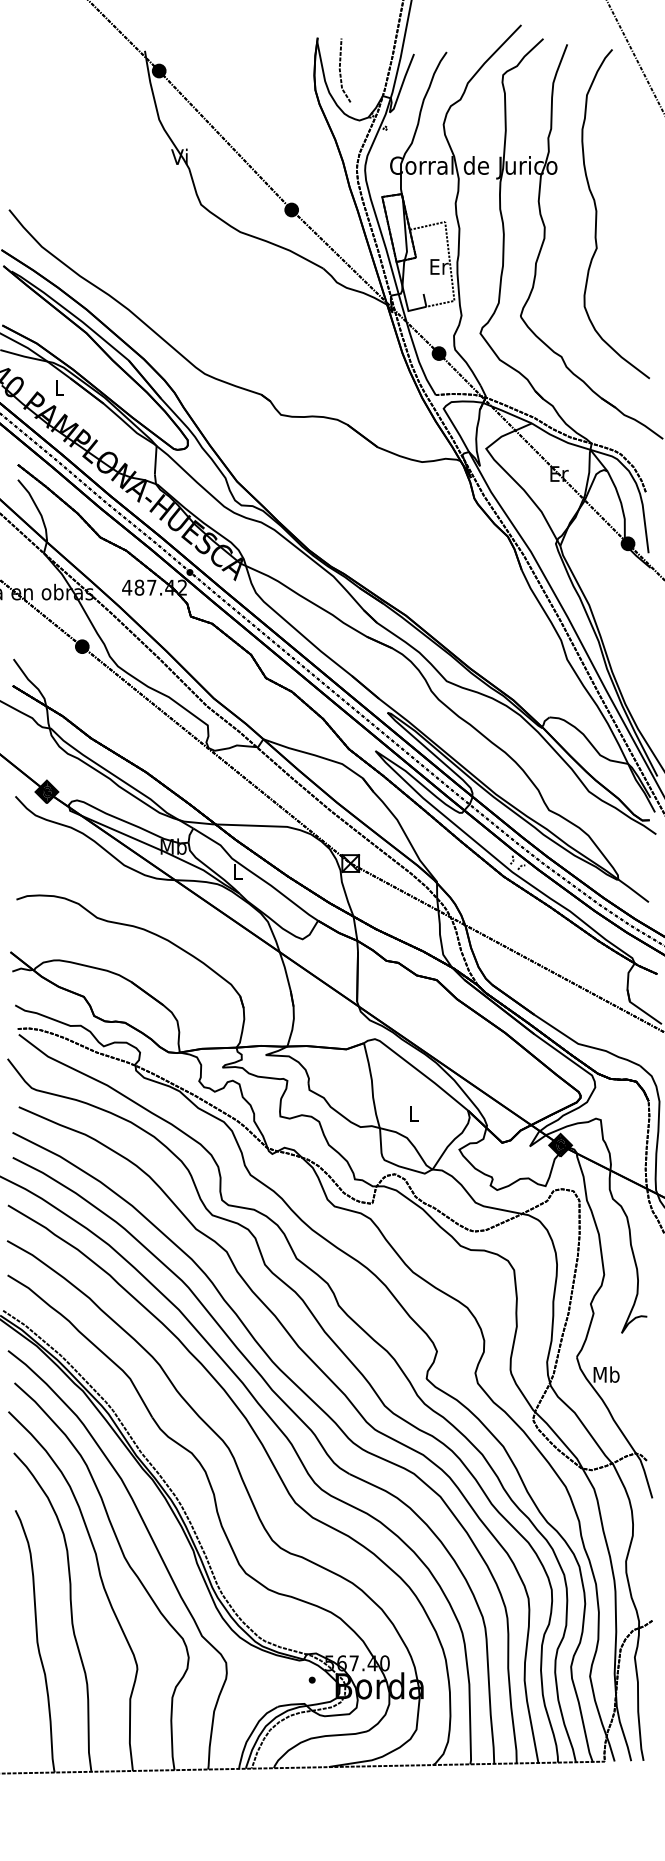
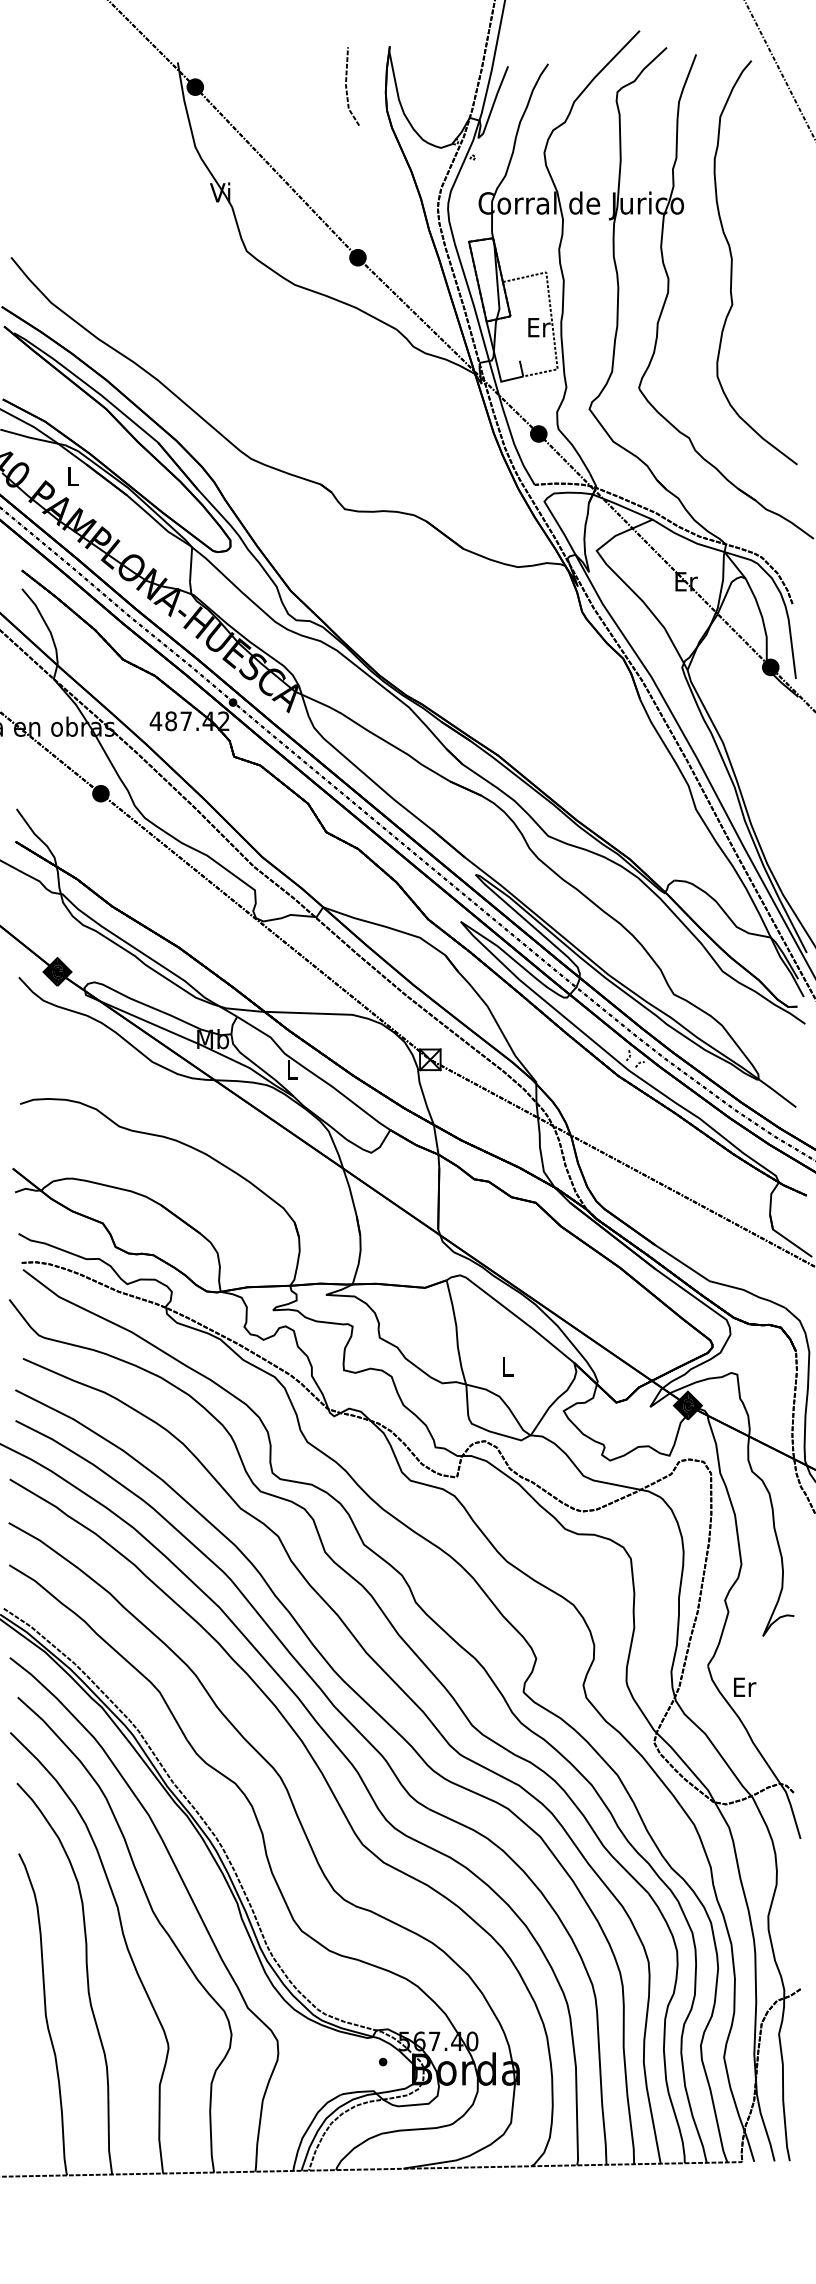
line: (341, 71) -> (347, 87), moved
text: (606, 1374) -> (744, 1686), Mb -> Er

